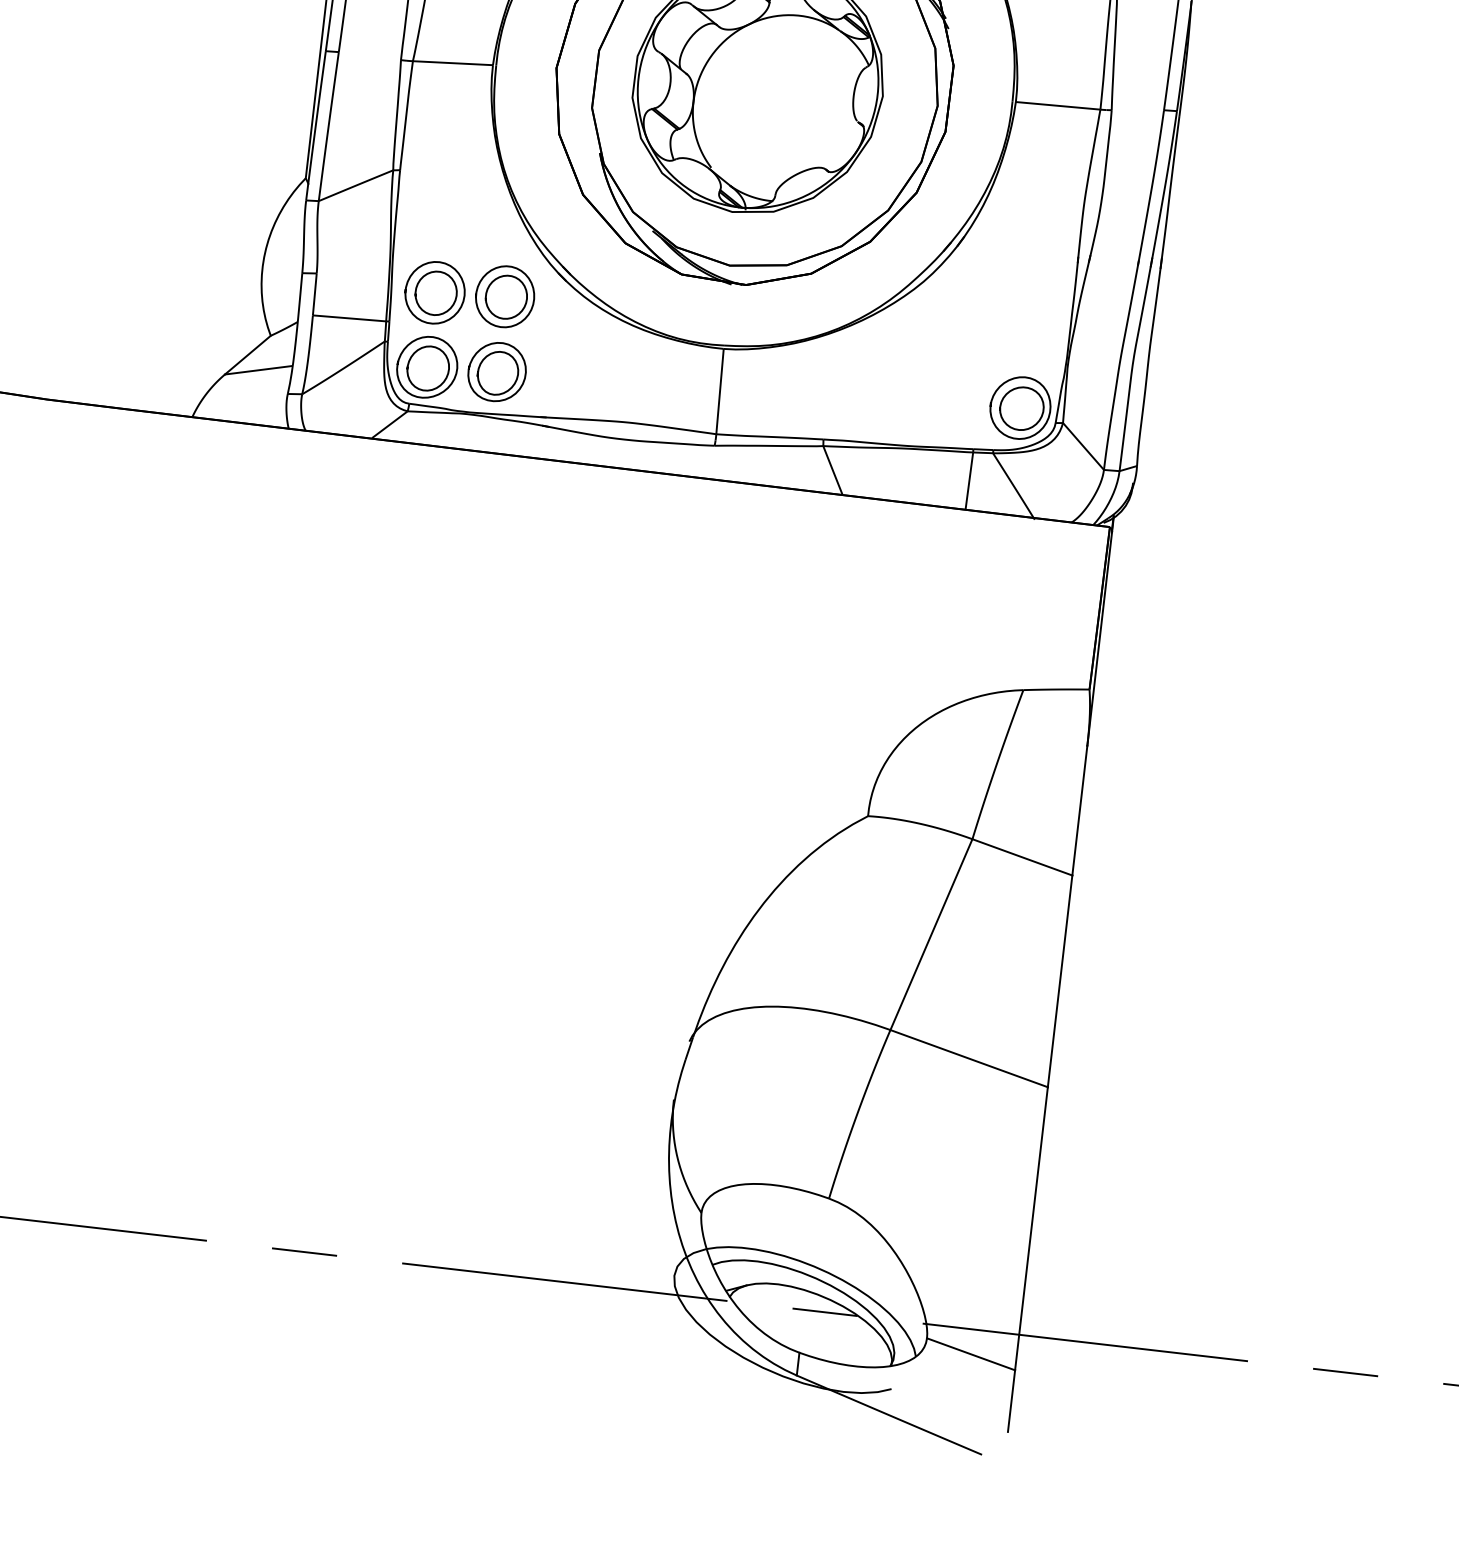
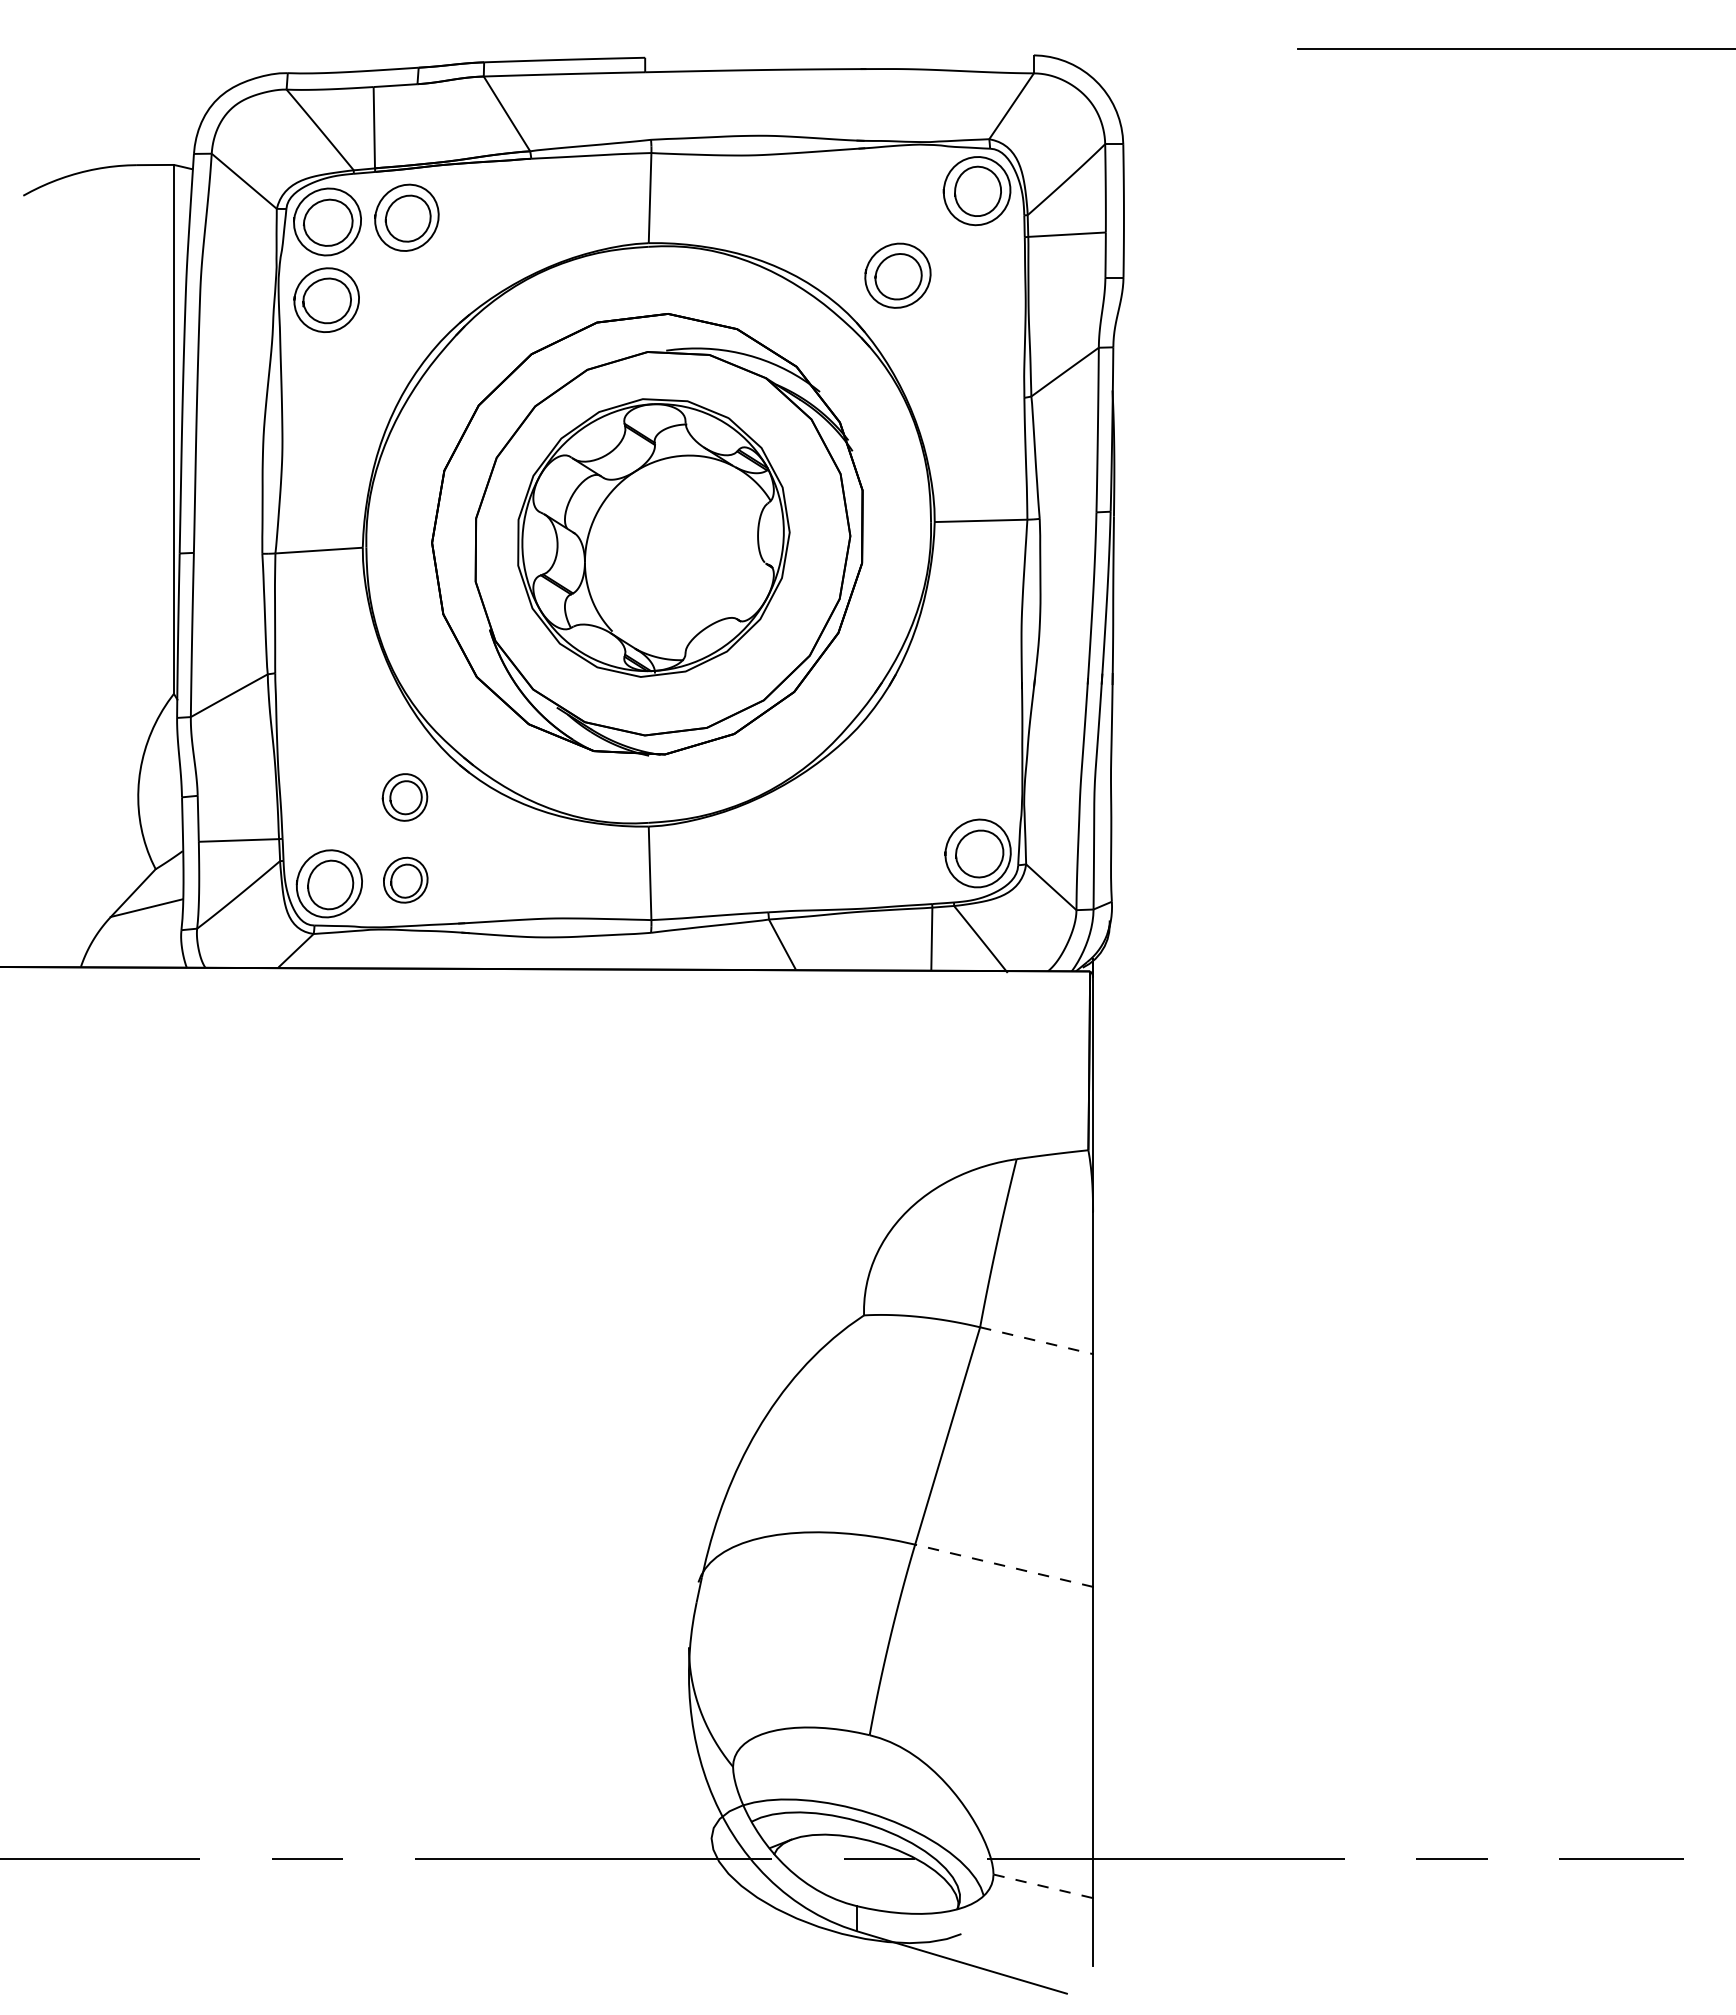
part: (435, 292) -> (328, 801), removed
part: (504, 296) -> (404, 797), size x0.7
part: (496, 372) -> (405, 880), size x0.7
line: (1023, 857) -> (1037, 1340), solid -> dashed
line: (968, 1058) -> (1003, 1565), solid -> dashed
line: (971, 1354) -> (1043, 1886), solid -> dashed

